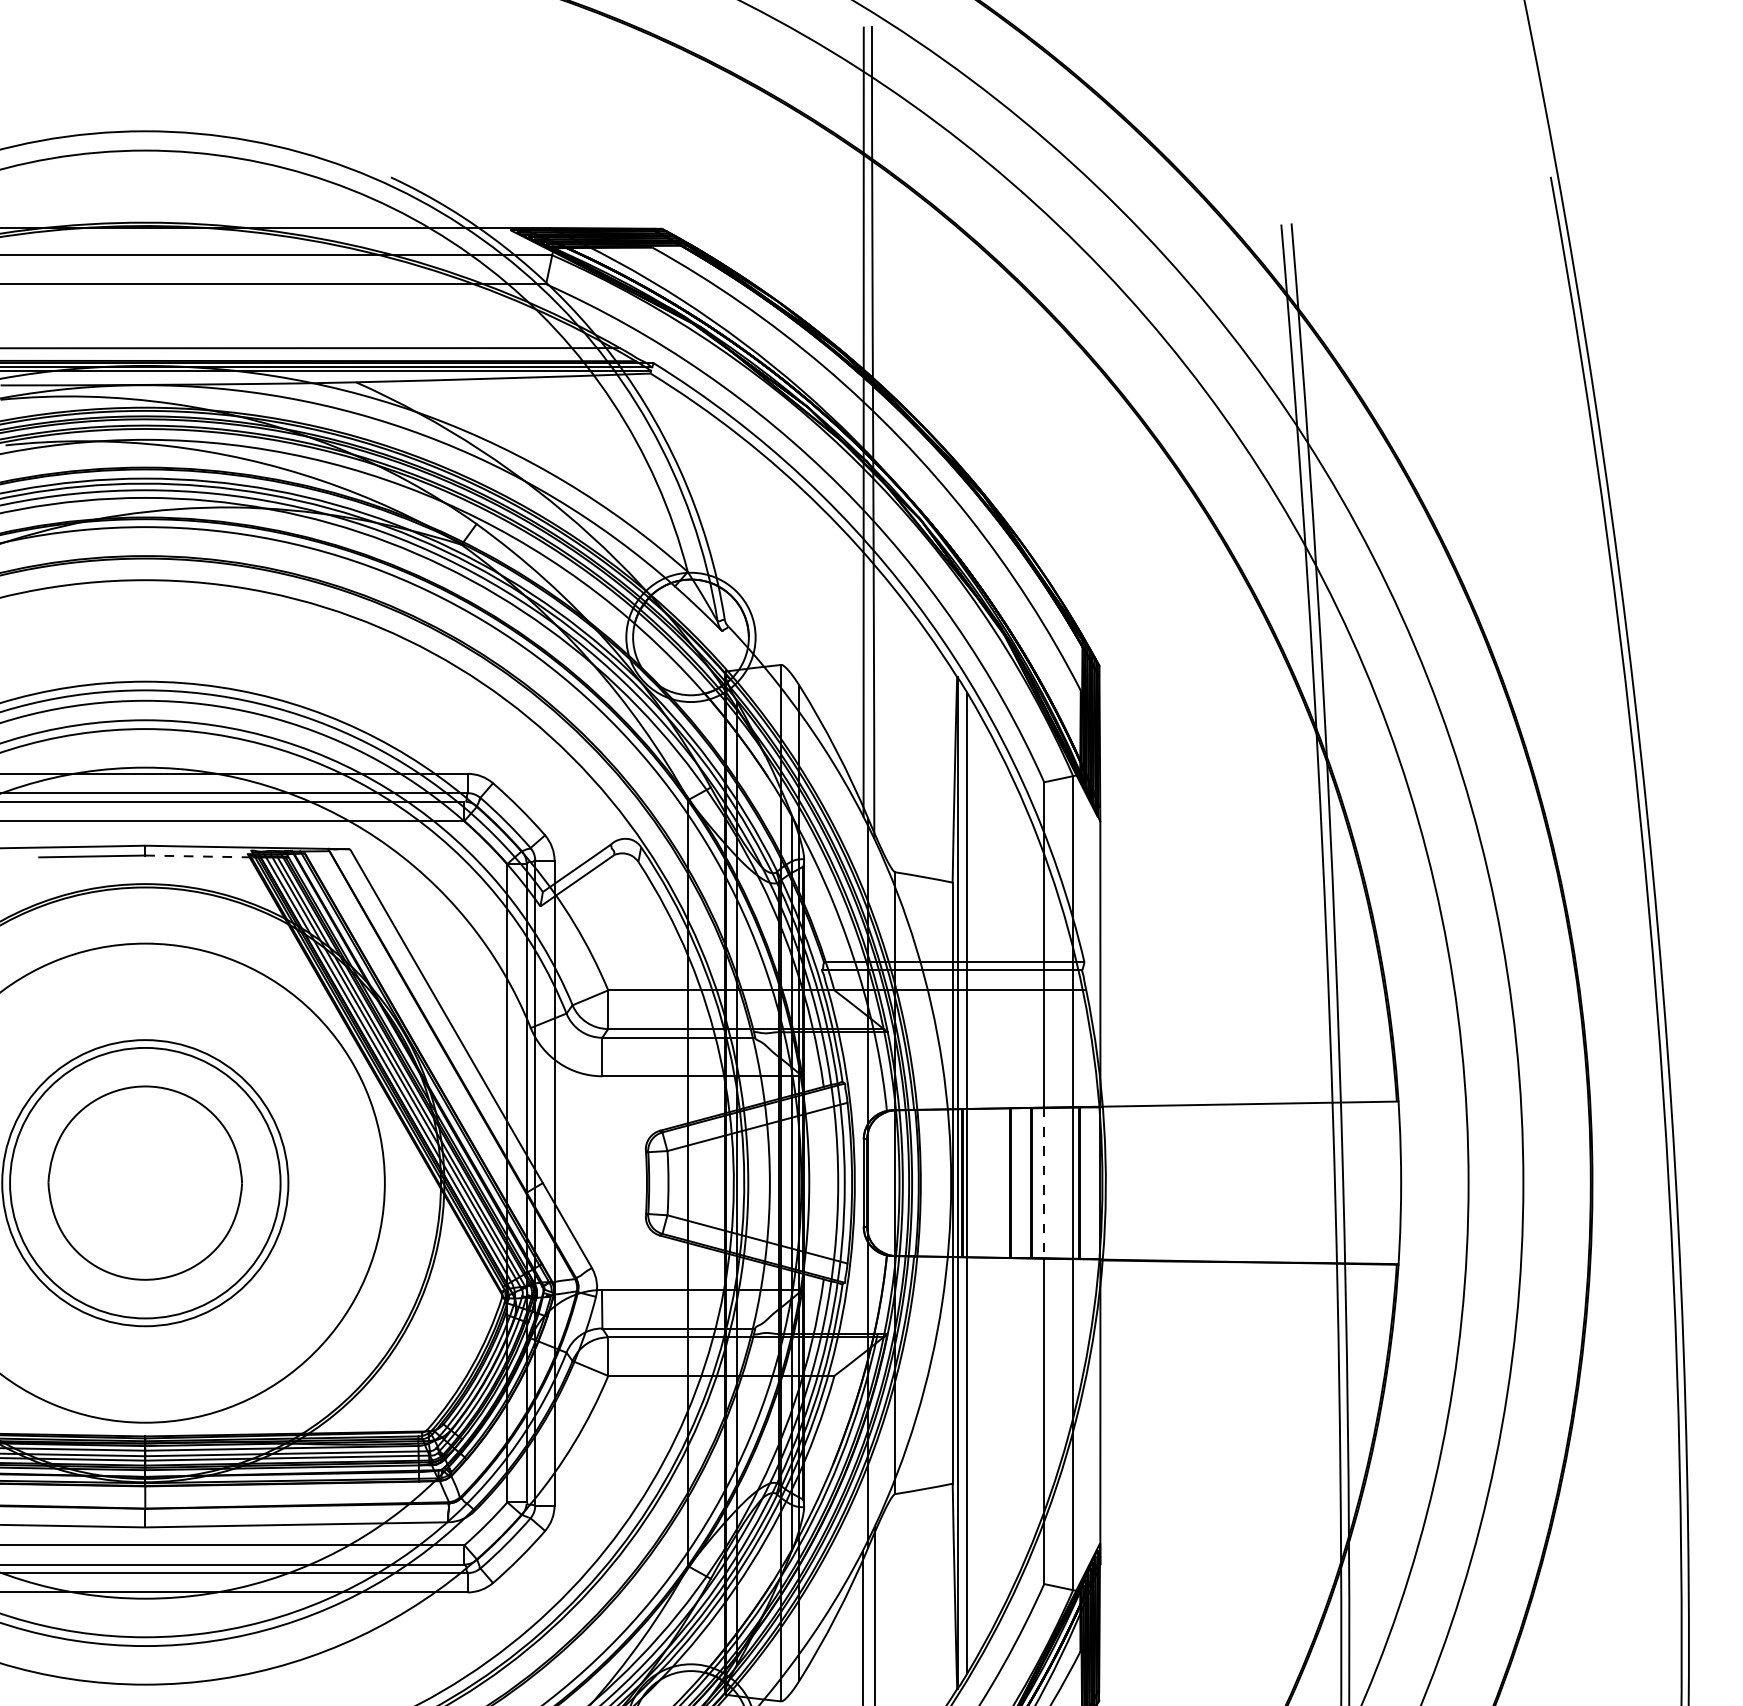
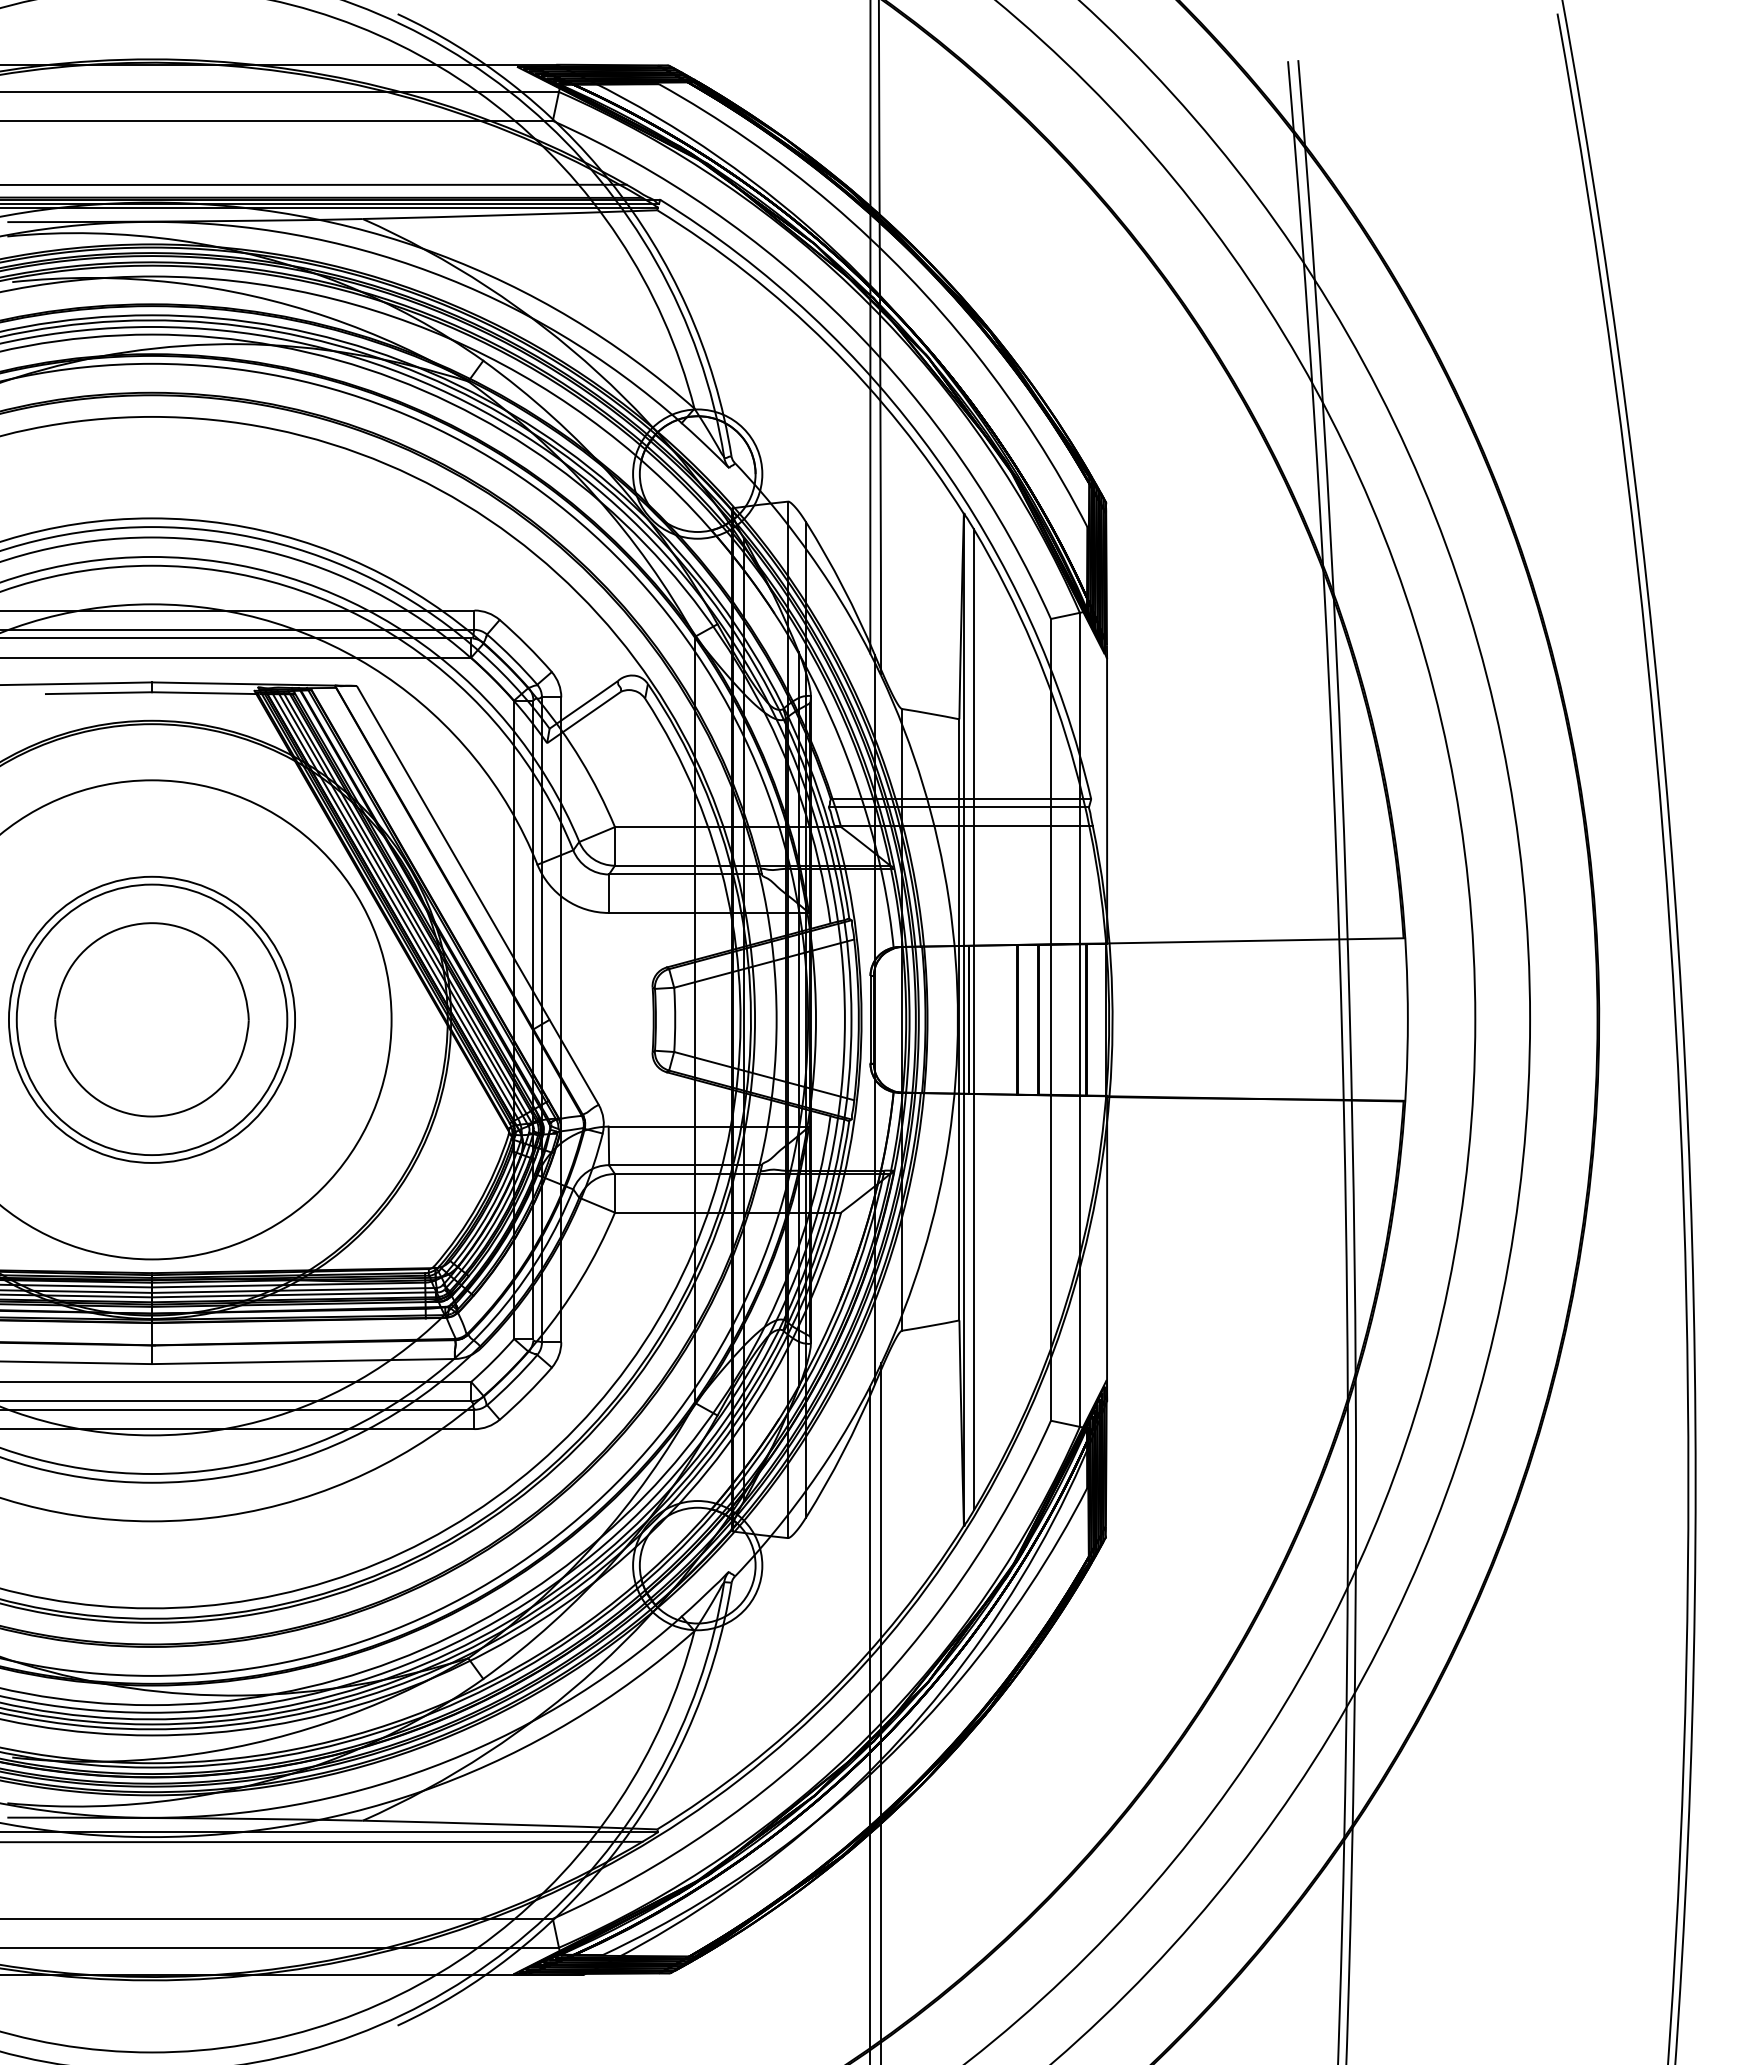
line: (197, 856) -> (204, 693), dashed -> solid
line: (1043, 1183) -> (1050, 1020), dashed -> solid

